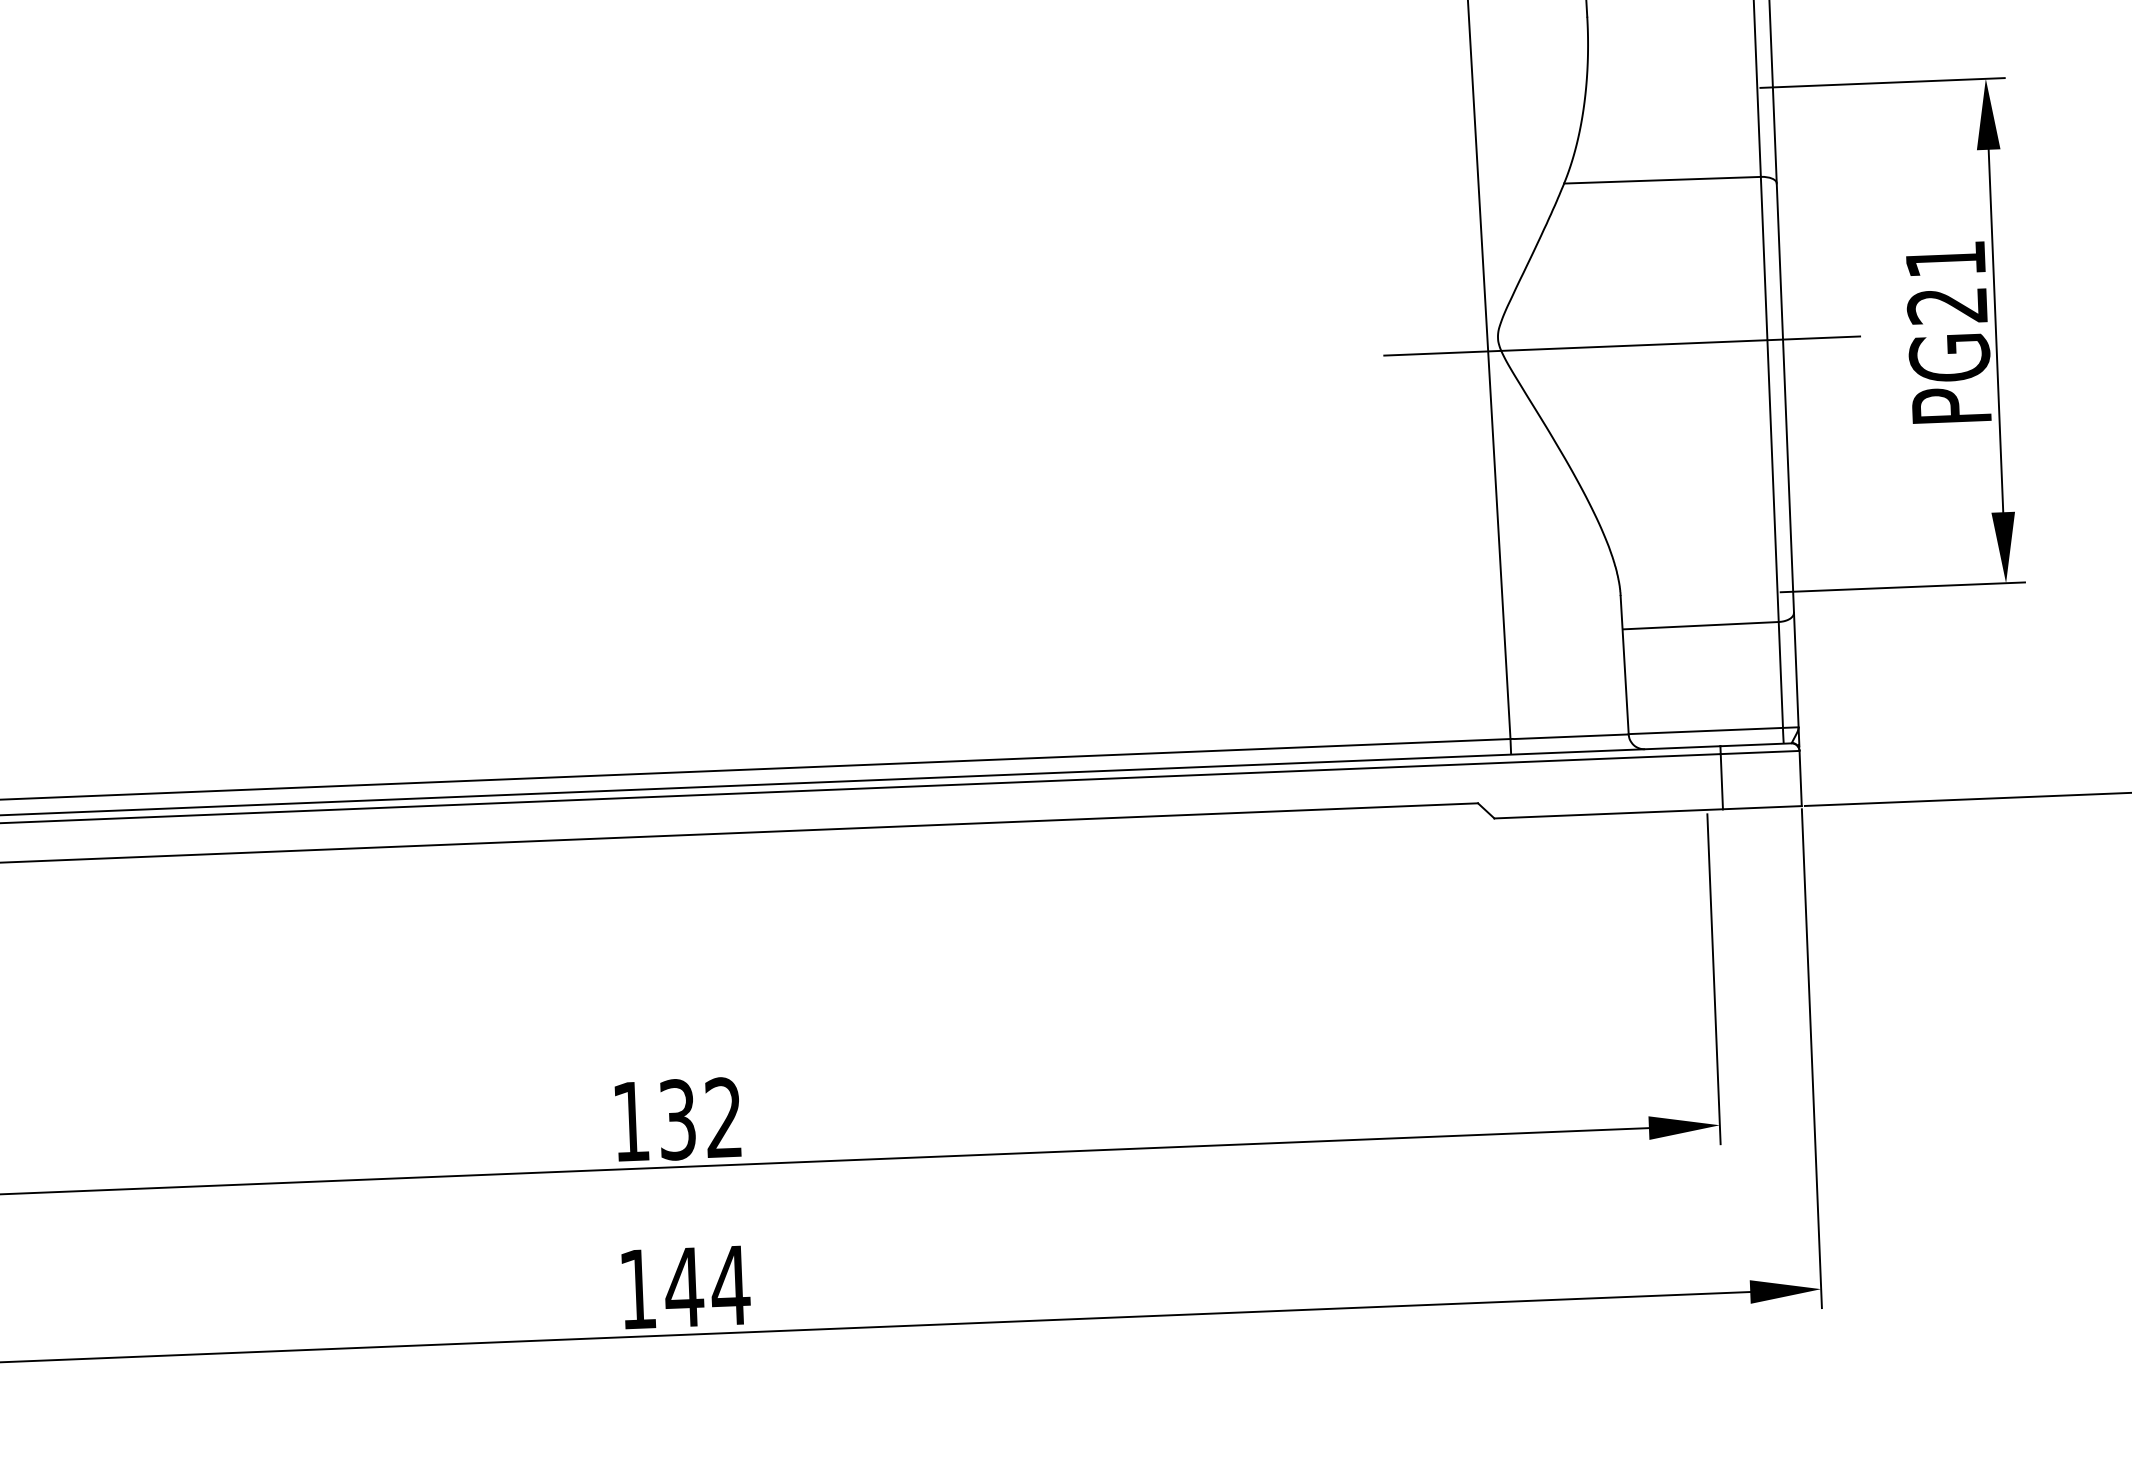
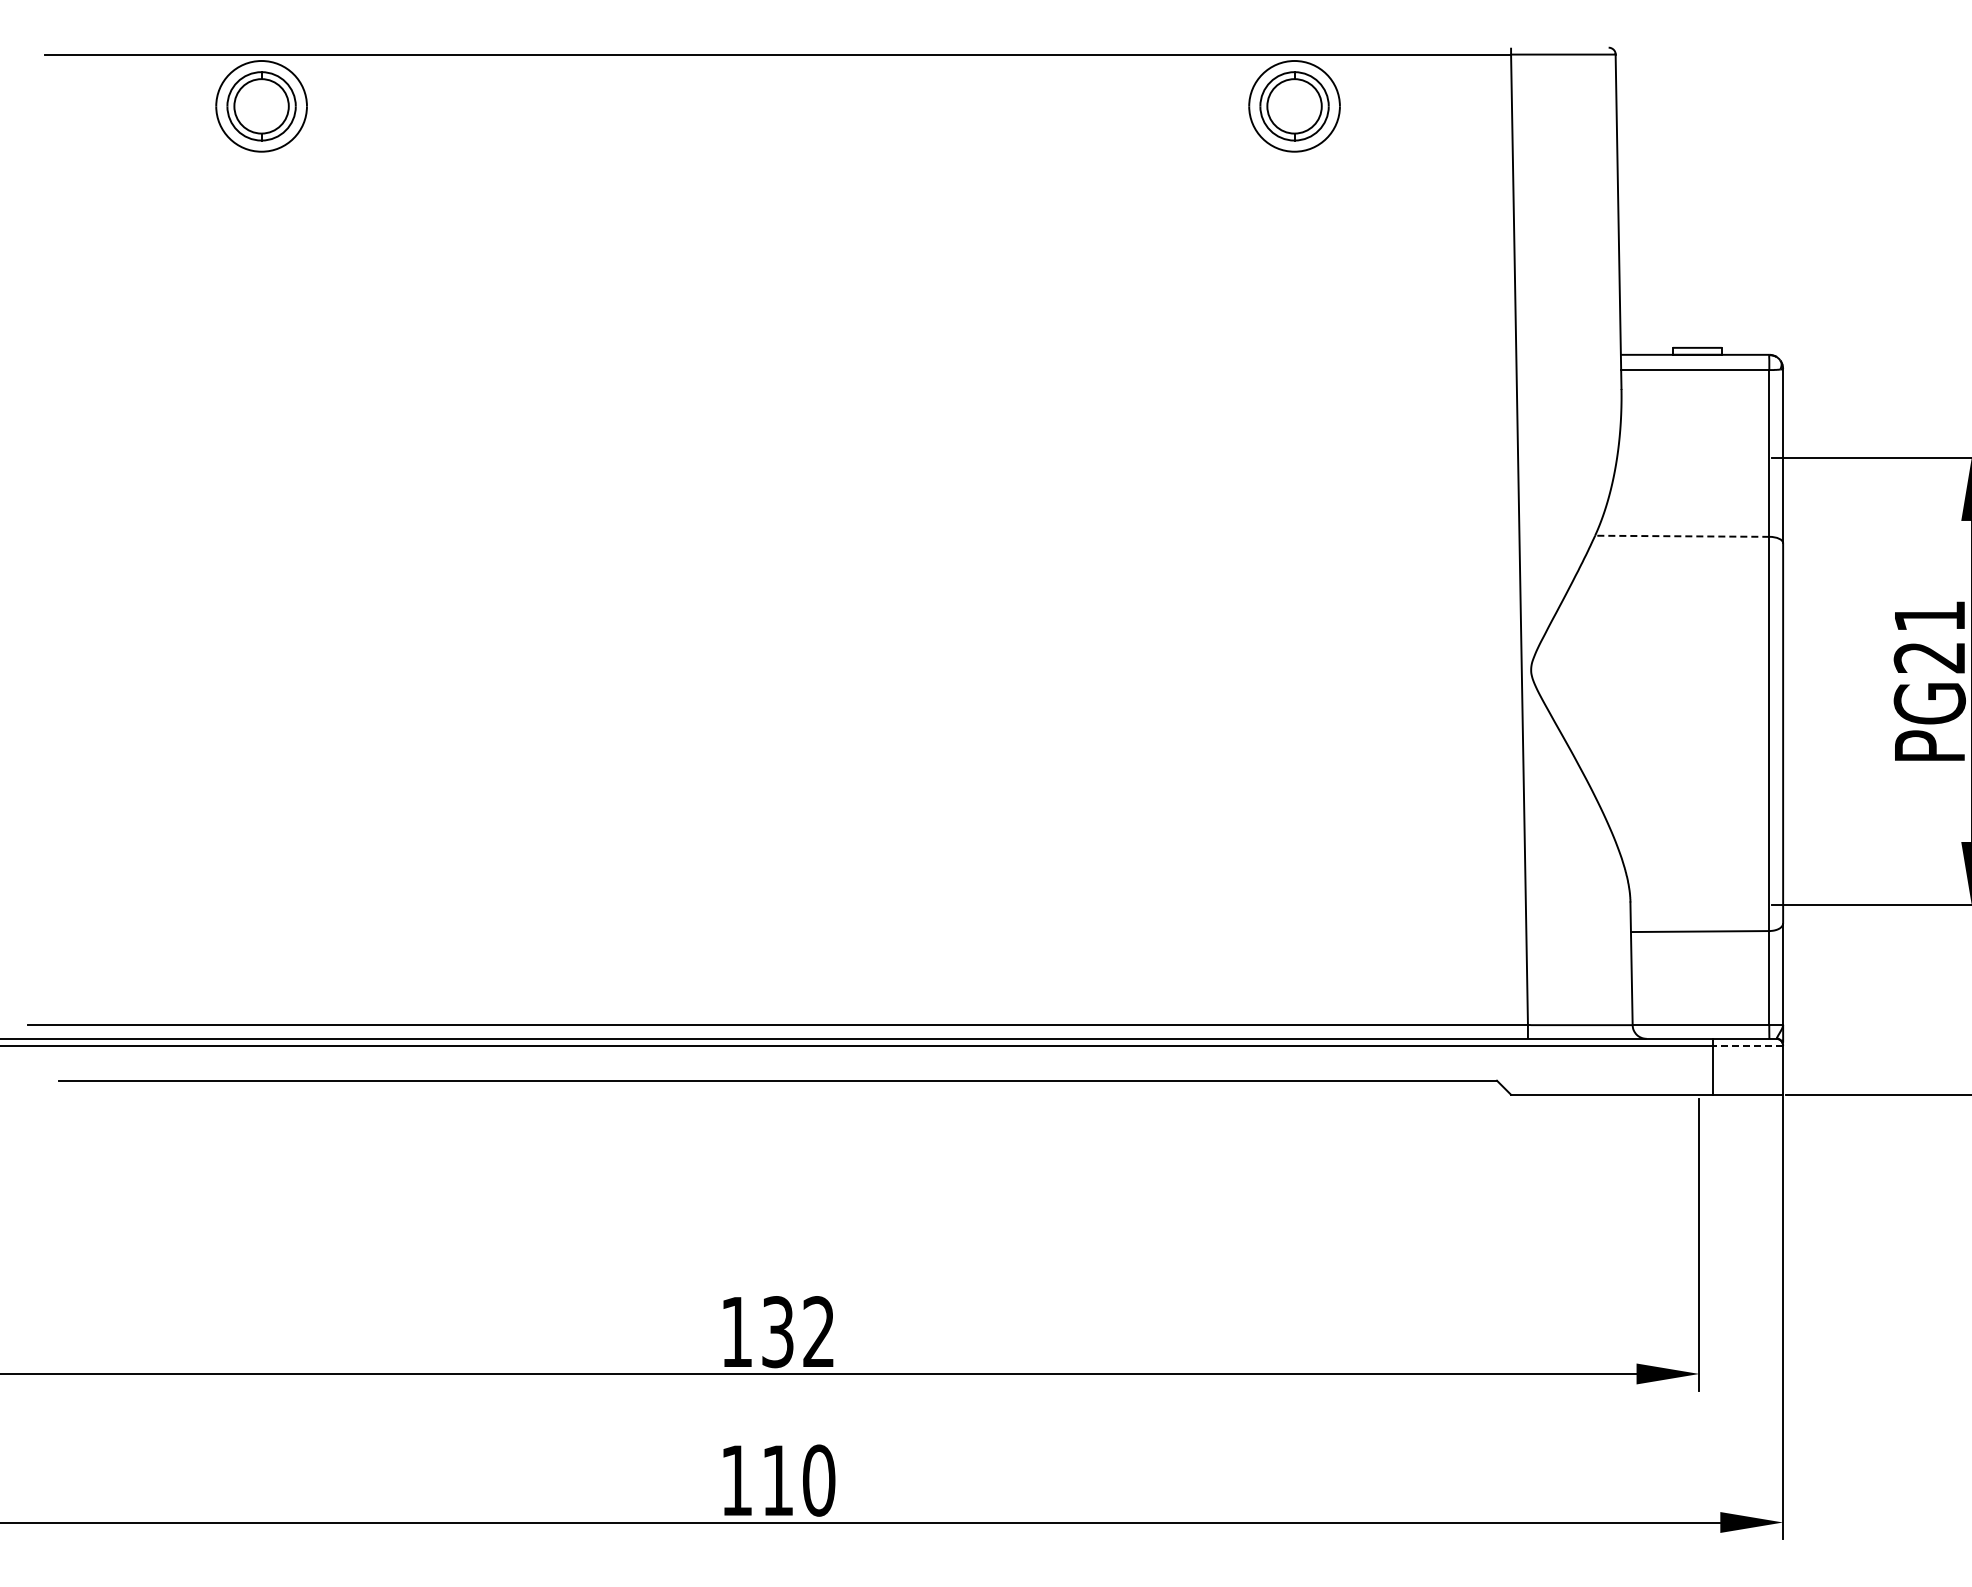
line: (1661, 180) -> (1681, 536), solid -> dashed
line: (1621, 346) -> (1640, 681), removed
line: (1760, 752) -> (1748, 1045), solid -> dashed
text: (707, 1286) -> (798, 1480), 144 -> 110

